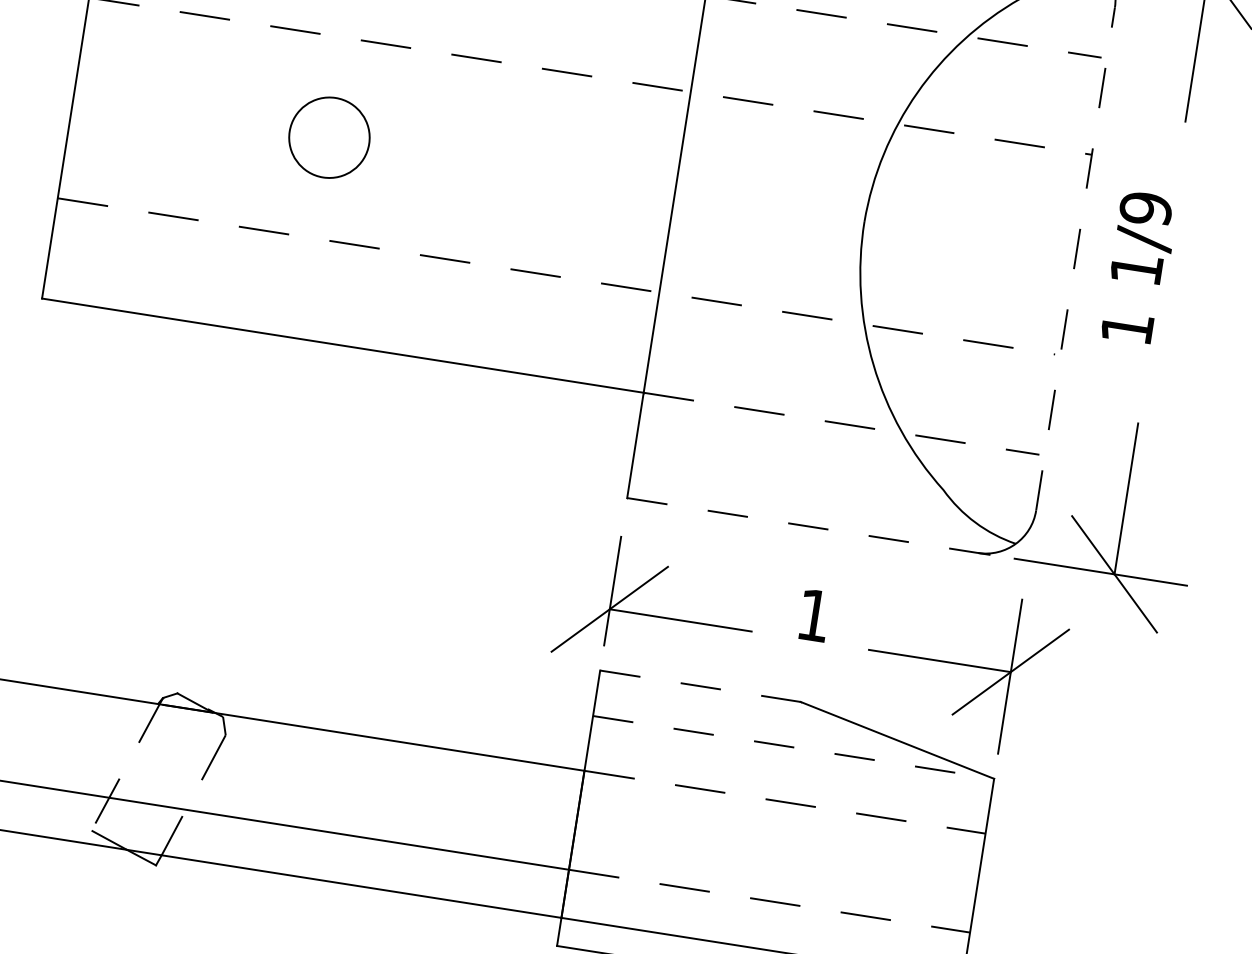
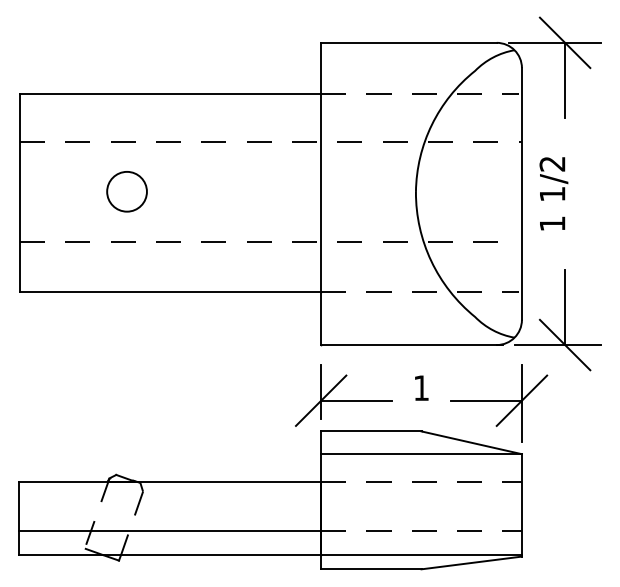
circle: (328, 137) -> (126, 191), moved
text: (1146, 207) -> (552, 163), 1/9 -> 1/2
line: (1074, 257) -> (521, 193), dashed -> solid
line: (801, 526) -> (408, 345), dashed -> solid
line: (700, 686) -> (371, 431), dashed -> solid
line: (795, 748) -> (422, 454), dashed -> solid

